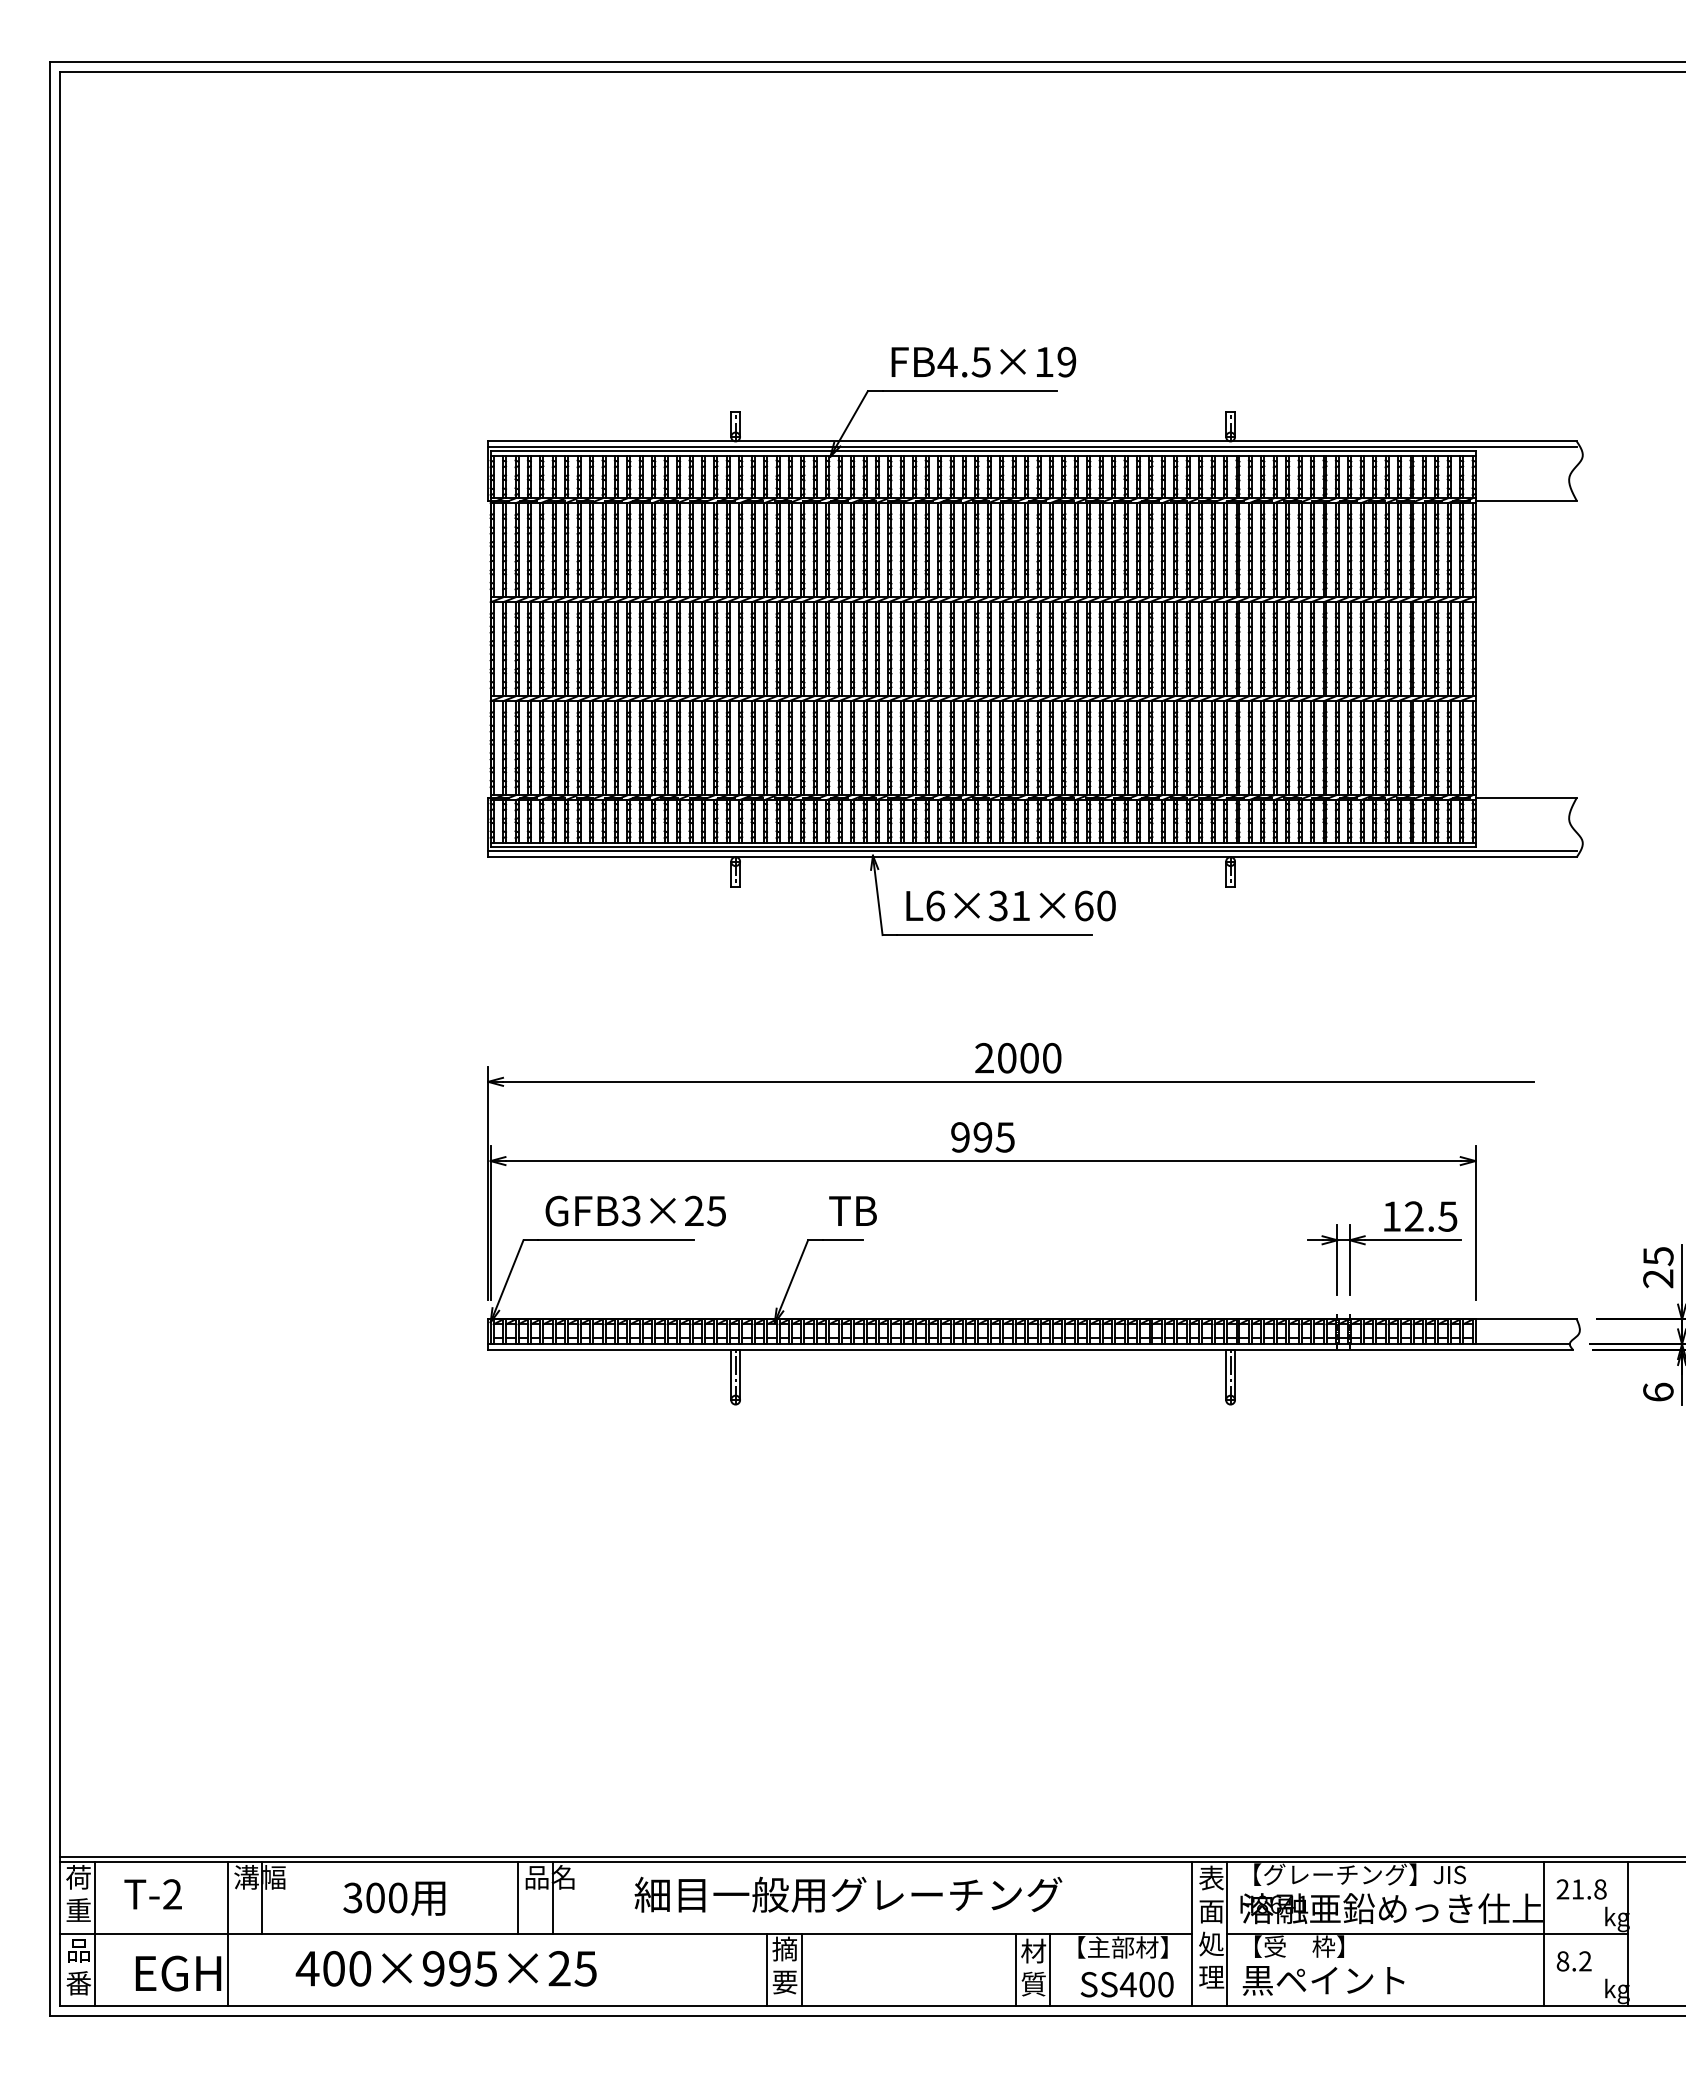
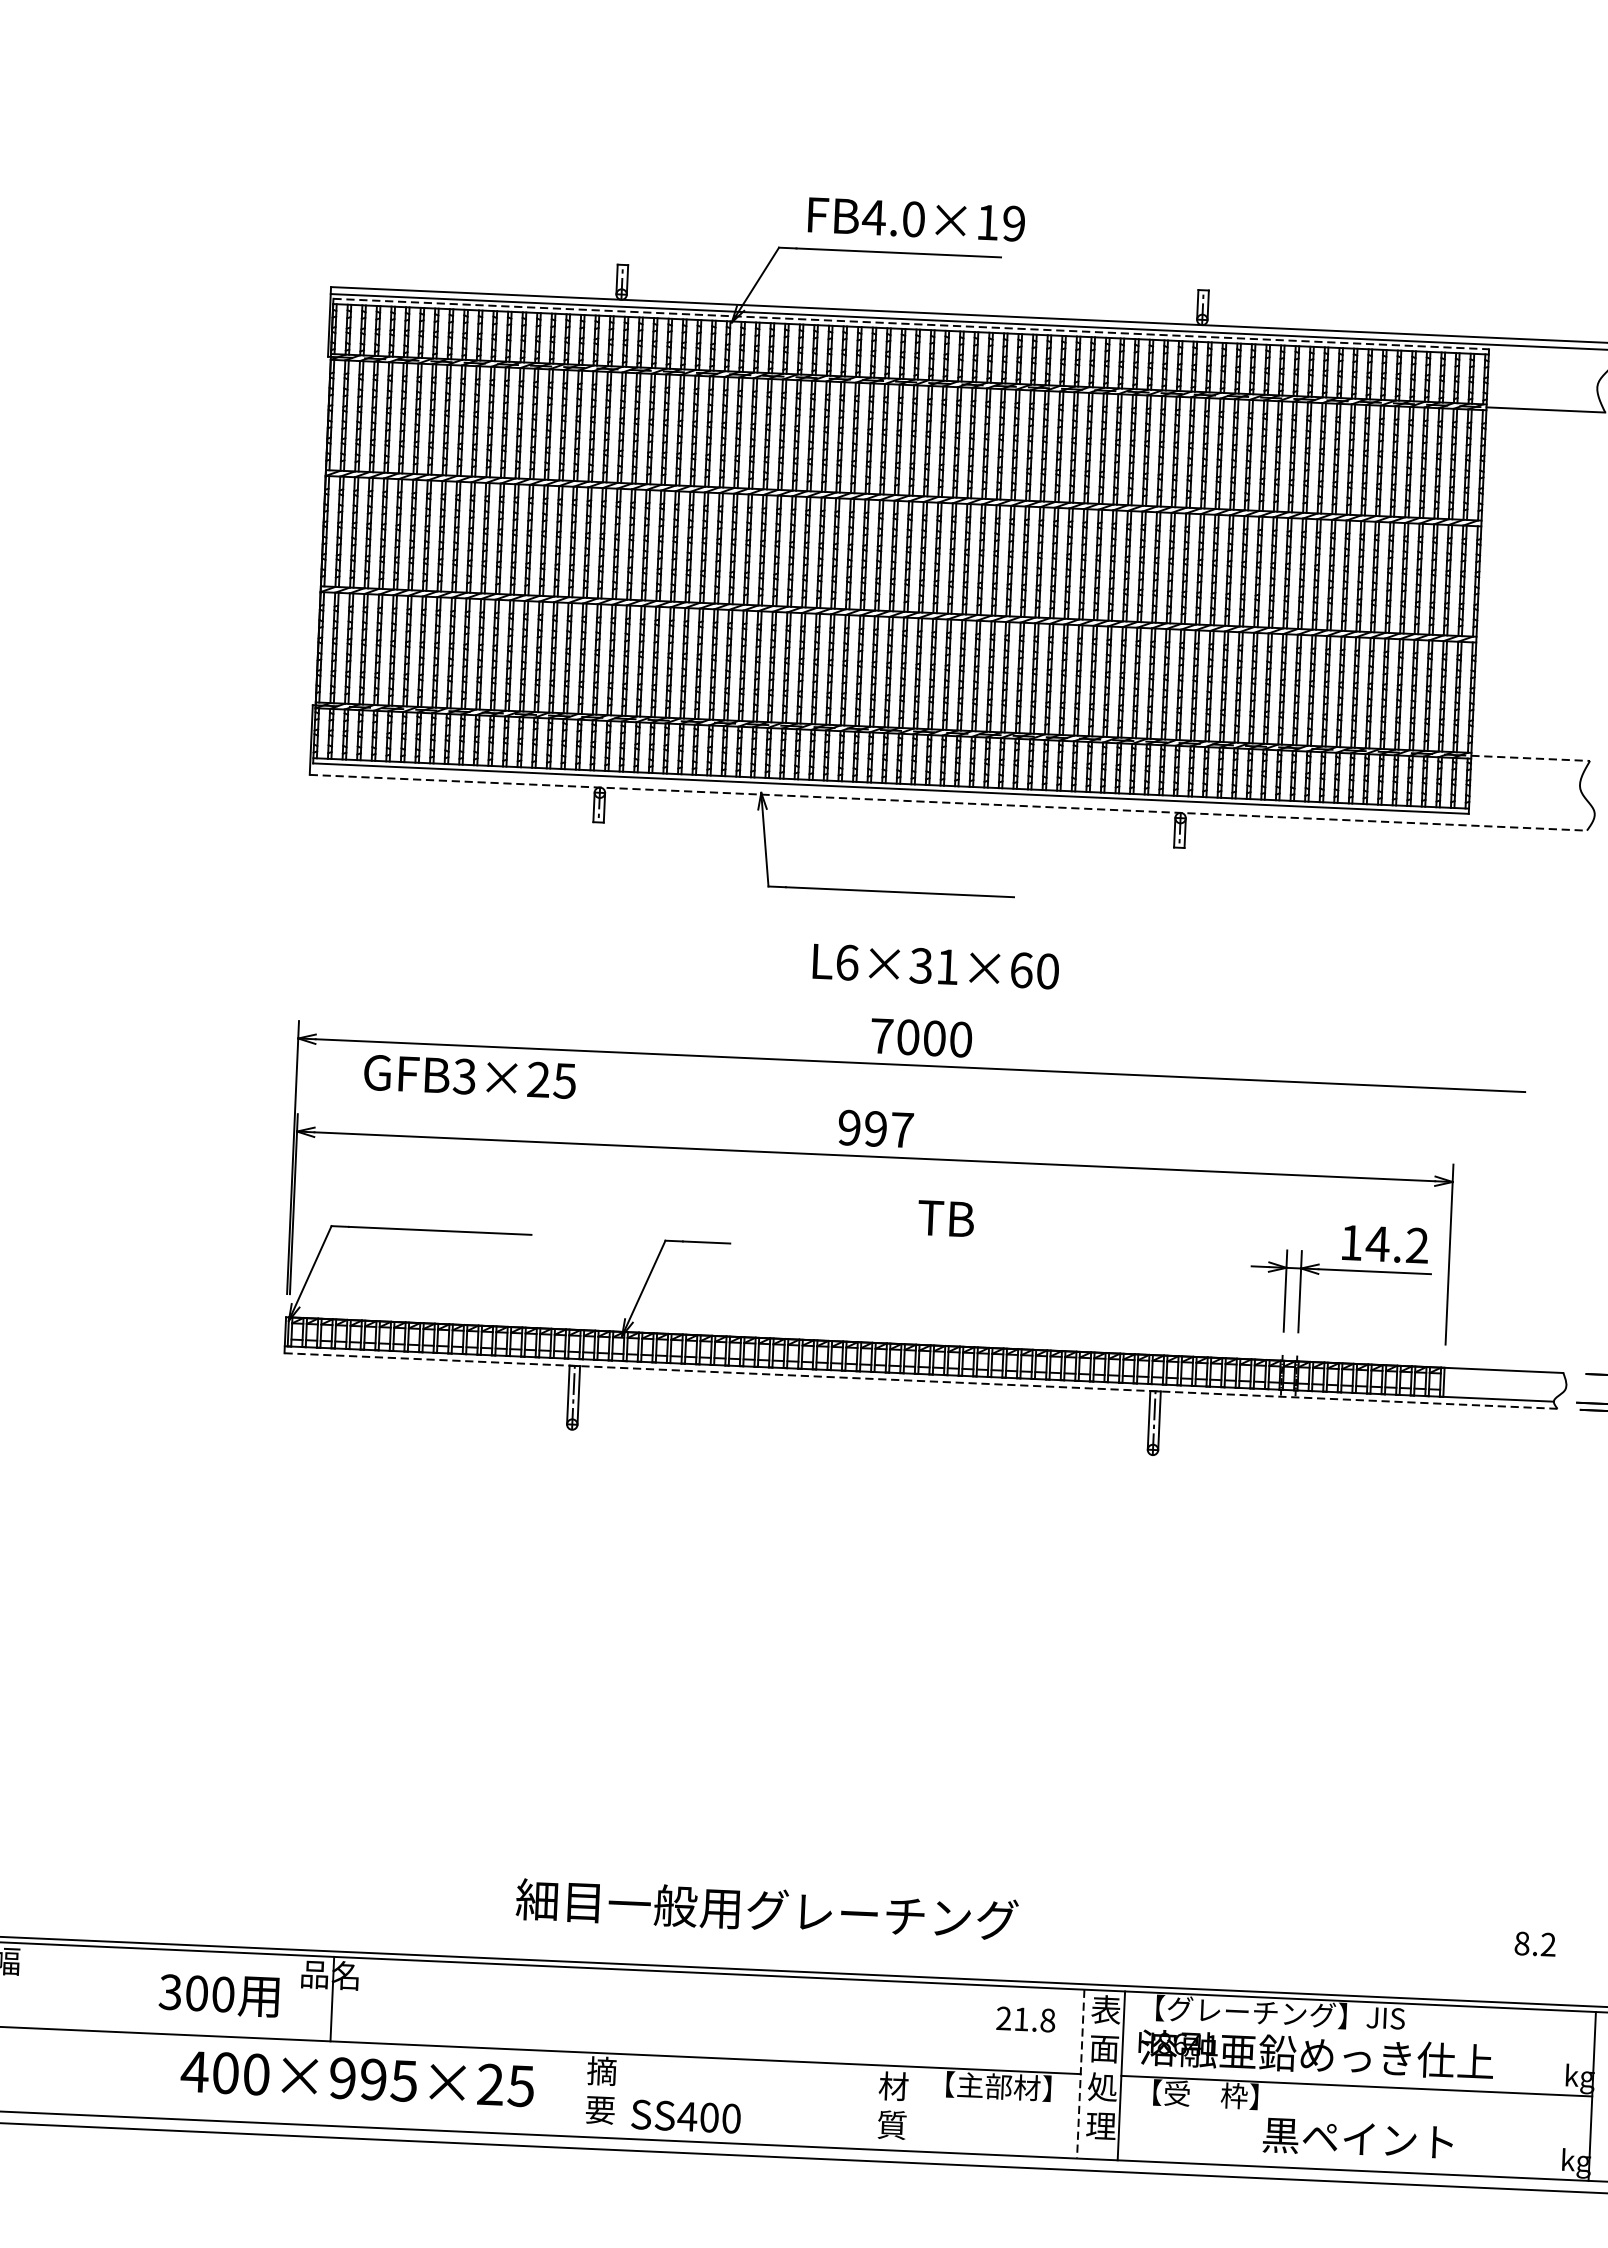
text: (980, 361) -> (912, 218), FB4.5×19 -> FB4.0×19
line: (983, 451) -> (911, 324), solid -> dashed
line: (1526, 797) -> (1531, 758), solid -> dashed
line: (1032, 851) -> (948, 796), removed
line: (1033, 857) -> (949, 803), solid -> dashed
text: (1010, 905) -> (935, 965), moved
text: (984, 1057) -> (881, 1035), 2000 -> 7000
text: (1004, 1137) -> (901, 1130), 995 -> 997
text: (635, 1210) -> (469, 1076), moved
text: (852, 1210) -> (945, 1217), moved
text: (1430, 1216) -> (1396, 1244), 12.5 -> 14.2
line: (1030, 1350) -> (920, 1381), solid -> dashed
text: (1581, 1889) -> (1025, 2019), moved
text: (848, 1894) -> (767, 1909), moved
line: (518, 1897) -> (292, 1997), removed
text: (394, 1898) -> (219, 1995), moved
line: (1192, 1933) -> (1080, 2073), solid -> dashed
line: (1543, 1933) -> (1492, 2091), removed
text: (1573, 1961) -> (1534, 1944), moved
text: (445, 1968) -> (356, 2078), moved
line: (766, 1969) -> (579, 2094), removed
line: (801, 1969) -> (620, 2095), removed
line: (1015, 1969) -> (871, 2106), removed
line: (1050, 1969) -> (912, 2108), removed
text: (1323, 1980) -> (1357, 2138), moved
text: (1126, 1984) -> (685, 2116), moved

